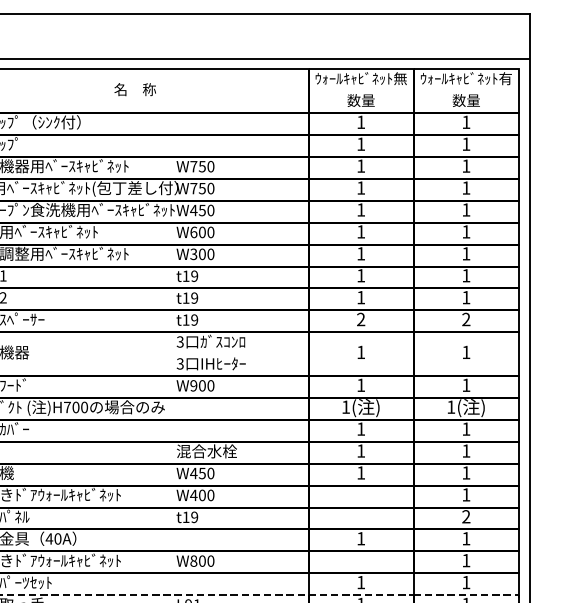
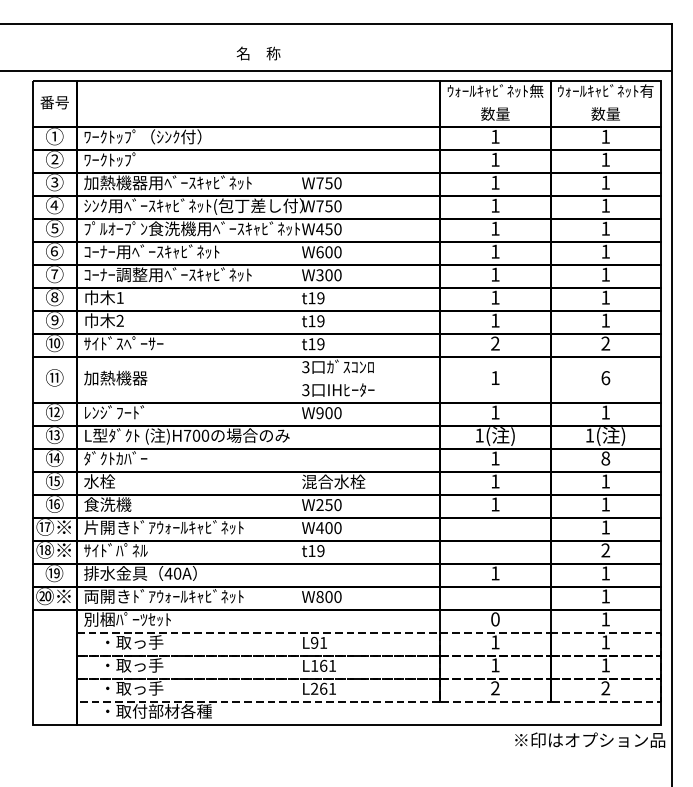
text: (135, 89) -> (258, 53), moved
text: (466, 352) -> (605, 378), 1 -> 6
text: (466, 429) -> (605, 458), 1 -> 8
text: (193, 472) -> (319, 504), W450 -> W250
text: (361, 582) -> (495, 619), 1 -> 0

